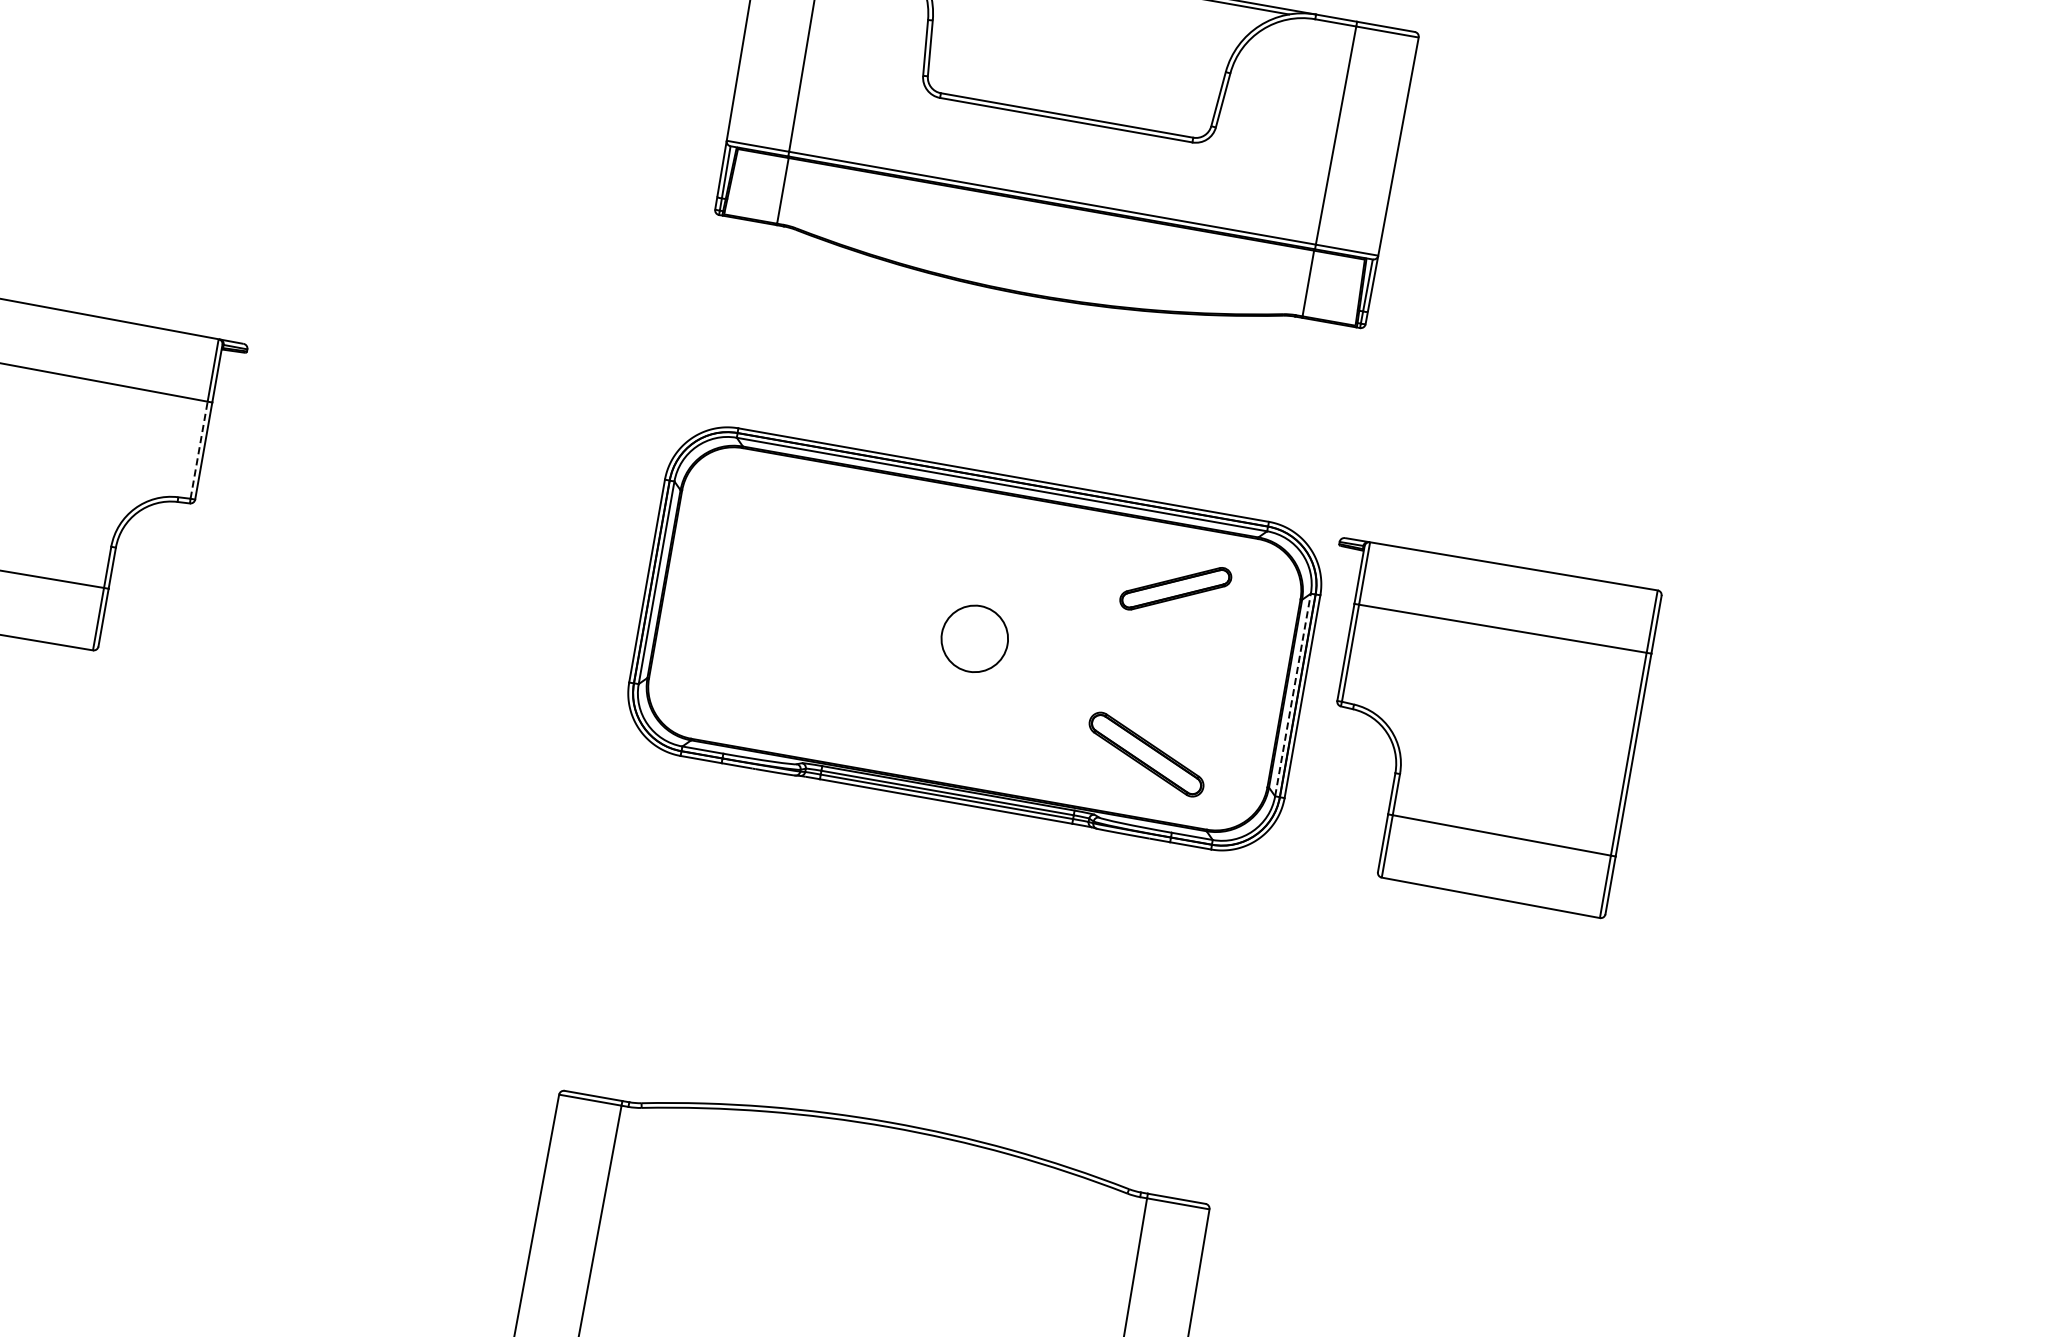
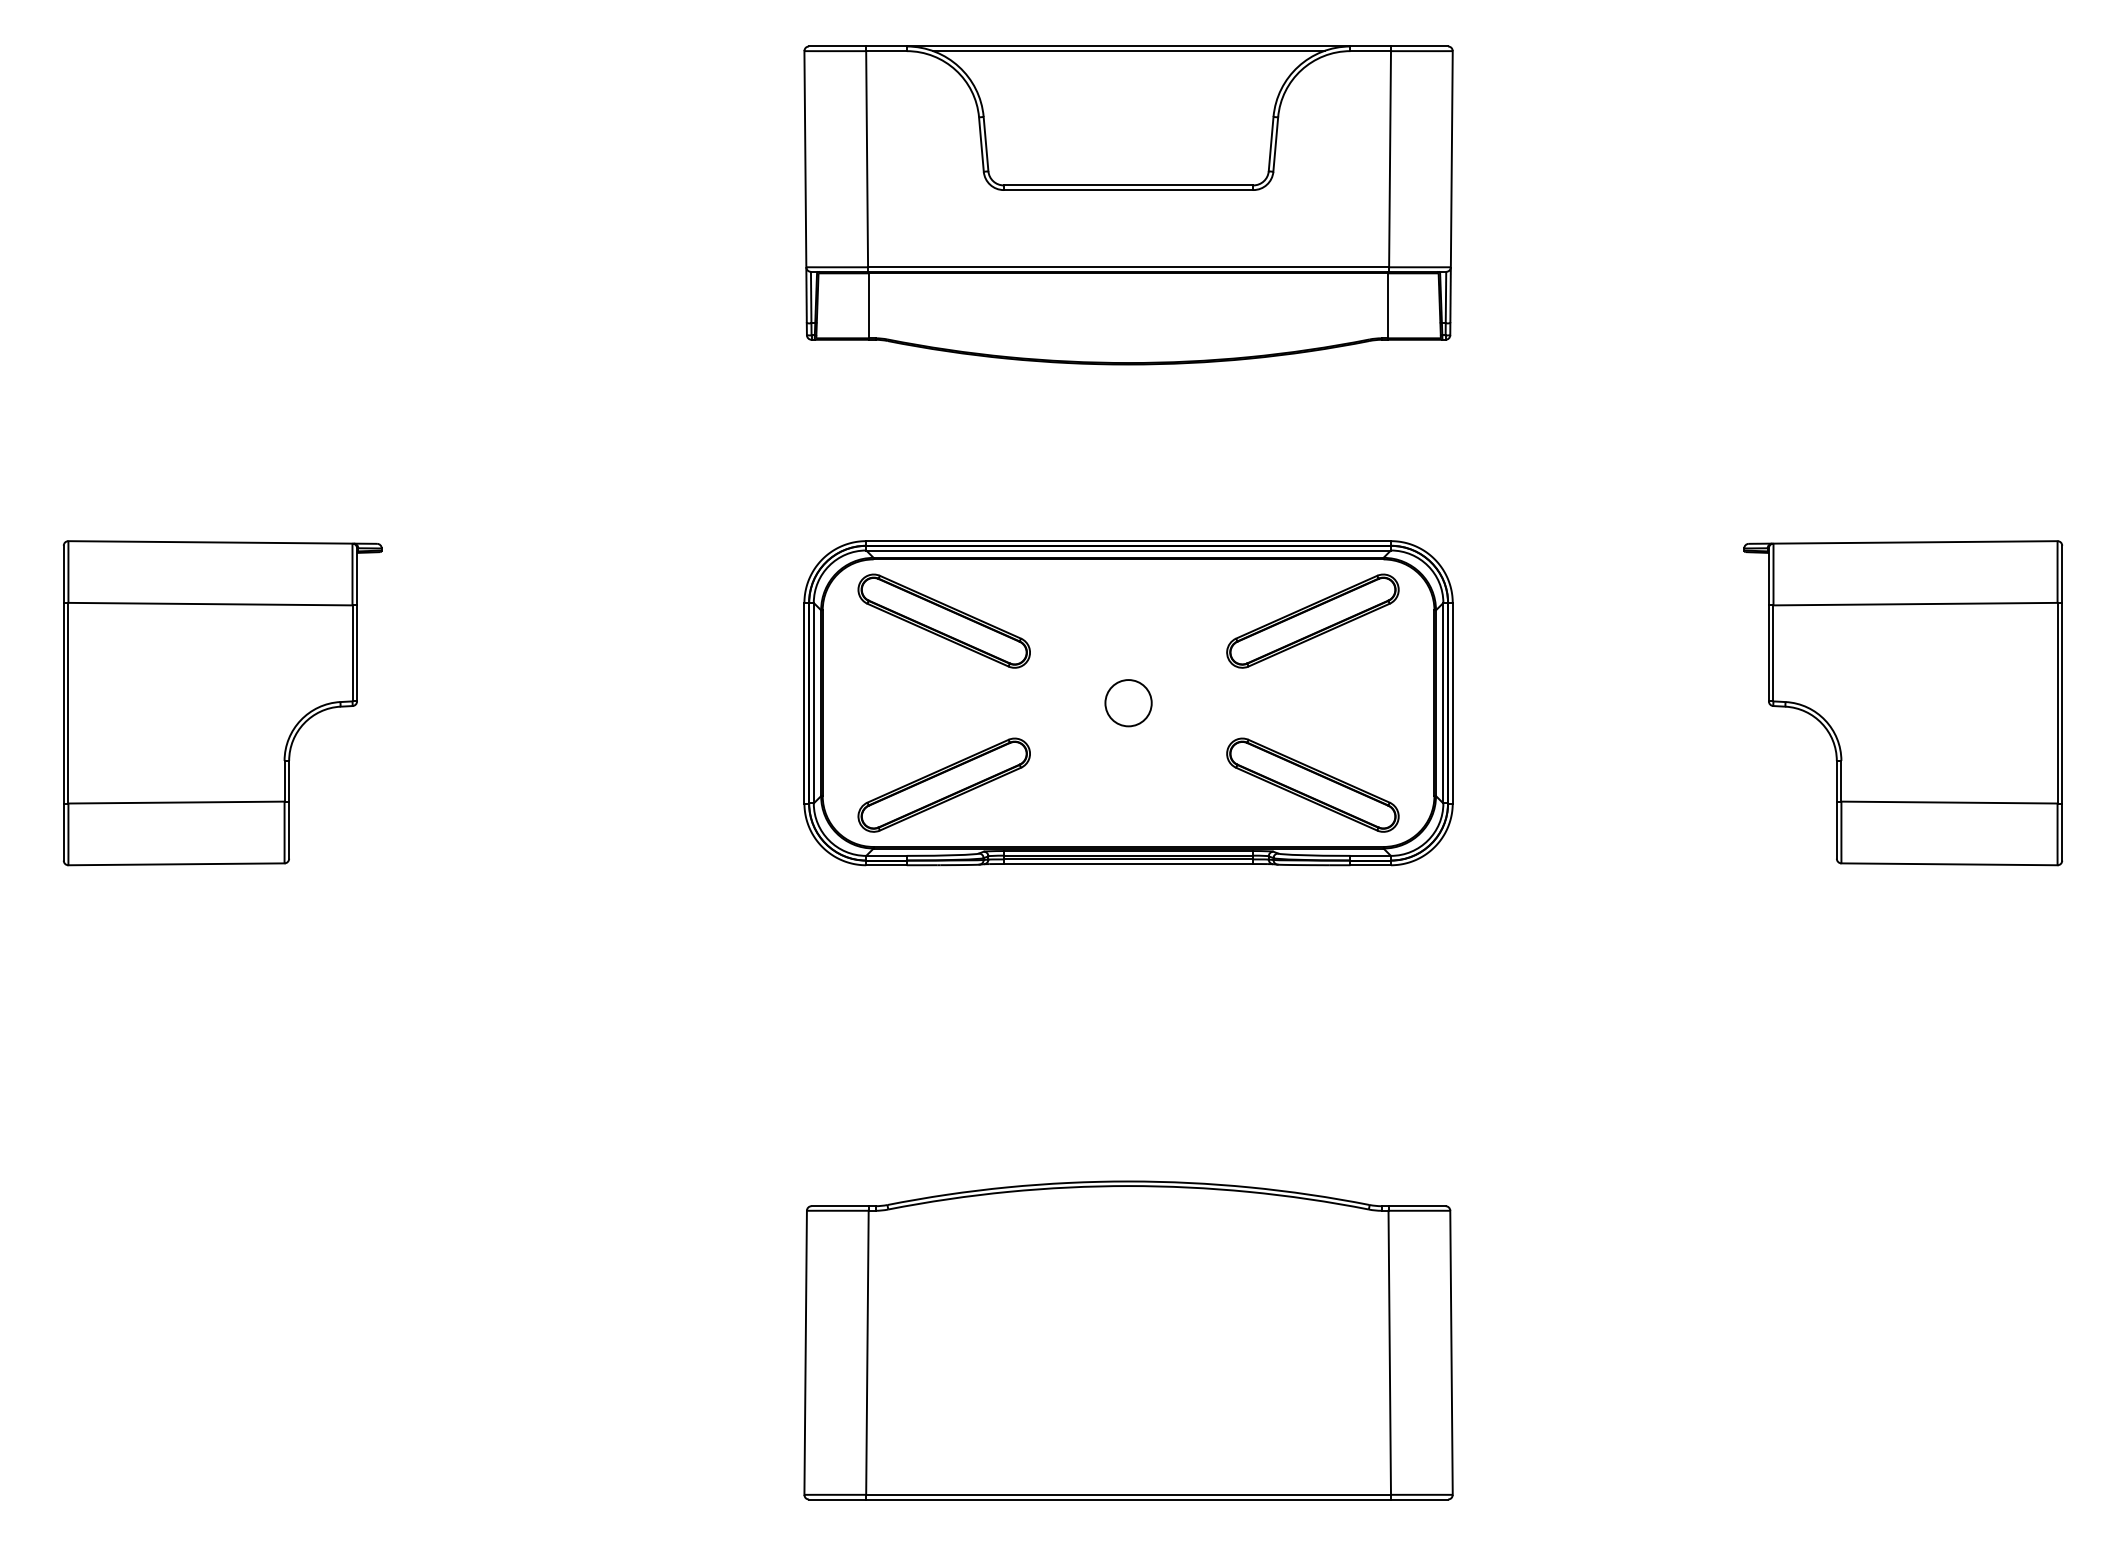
line: (199, 449) -> (352, 652), dashed -> solid
part: (802, 522) -> (943, 620), added
part: (1175, 588) -> (1312, 620), size x1.67
circle: (974, 639) -> (1128, 703), size x0.71
part: (773, 688) -> (943, 784), added
line: (1293, 694) -> (1443, 702), dashed -> solid
part: (1473, 727) -> (1903, 703), moved
part: (1146, 753) -> (1312, 784), size x1.43

